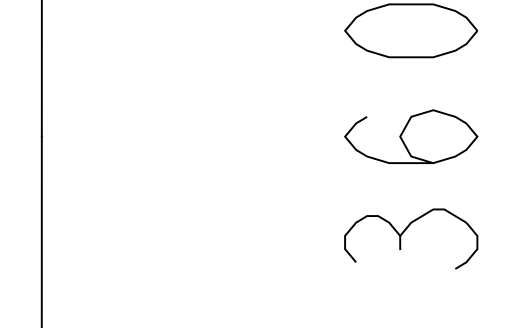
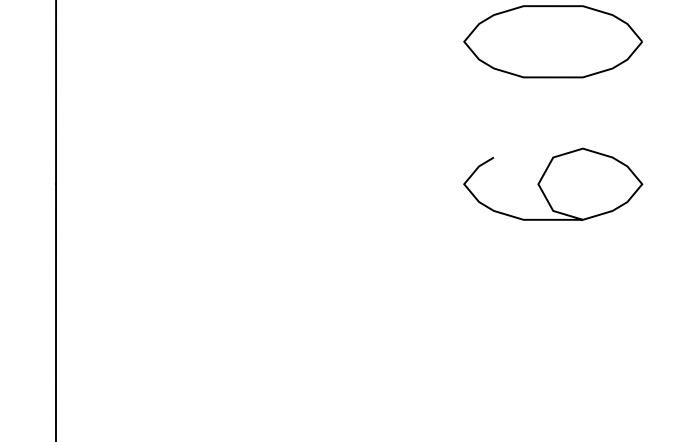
part: (404, 232) -> (543, 313), removed

